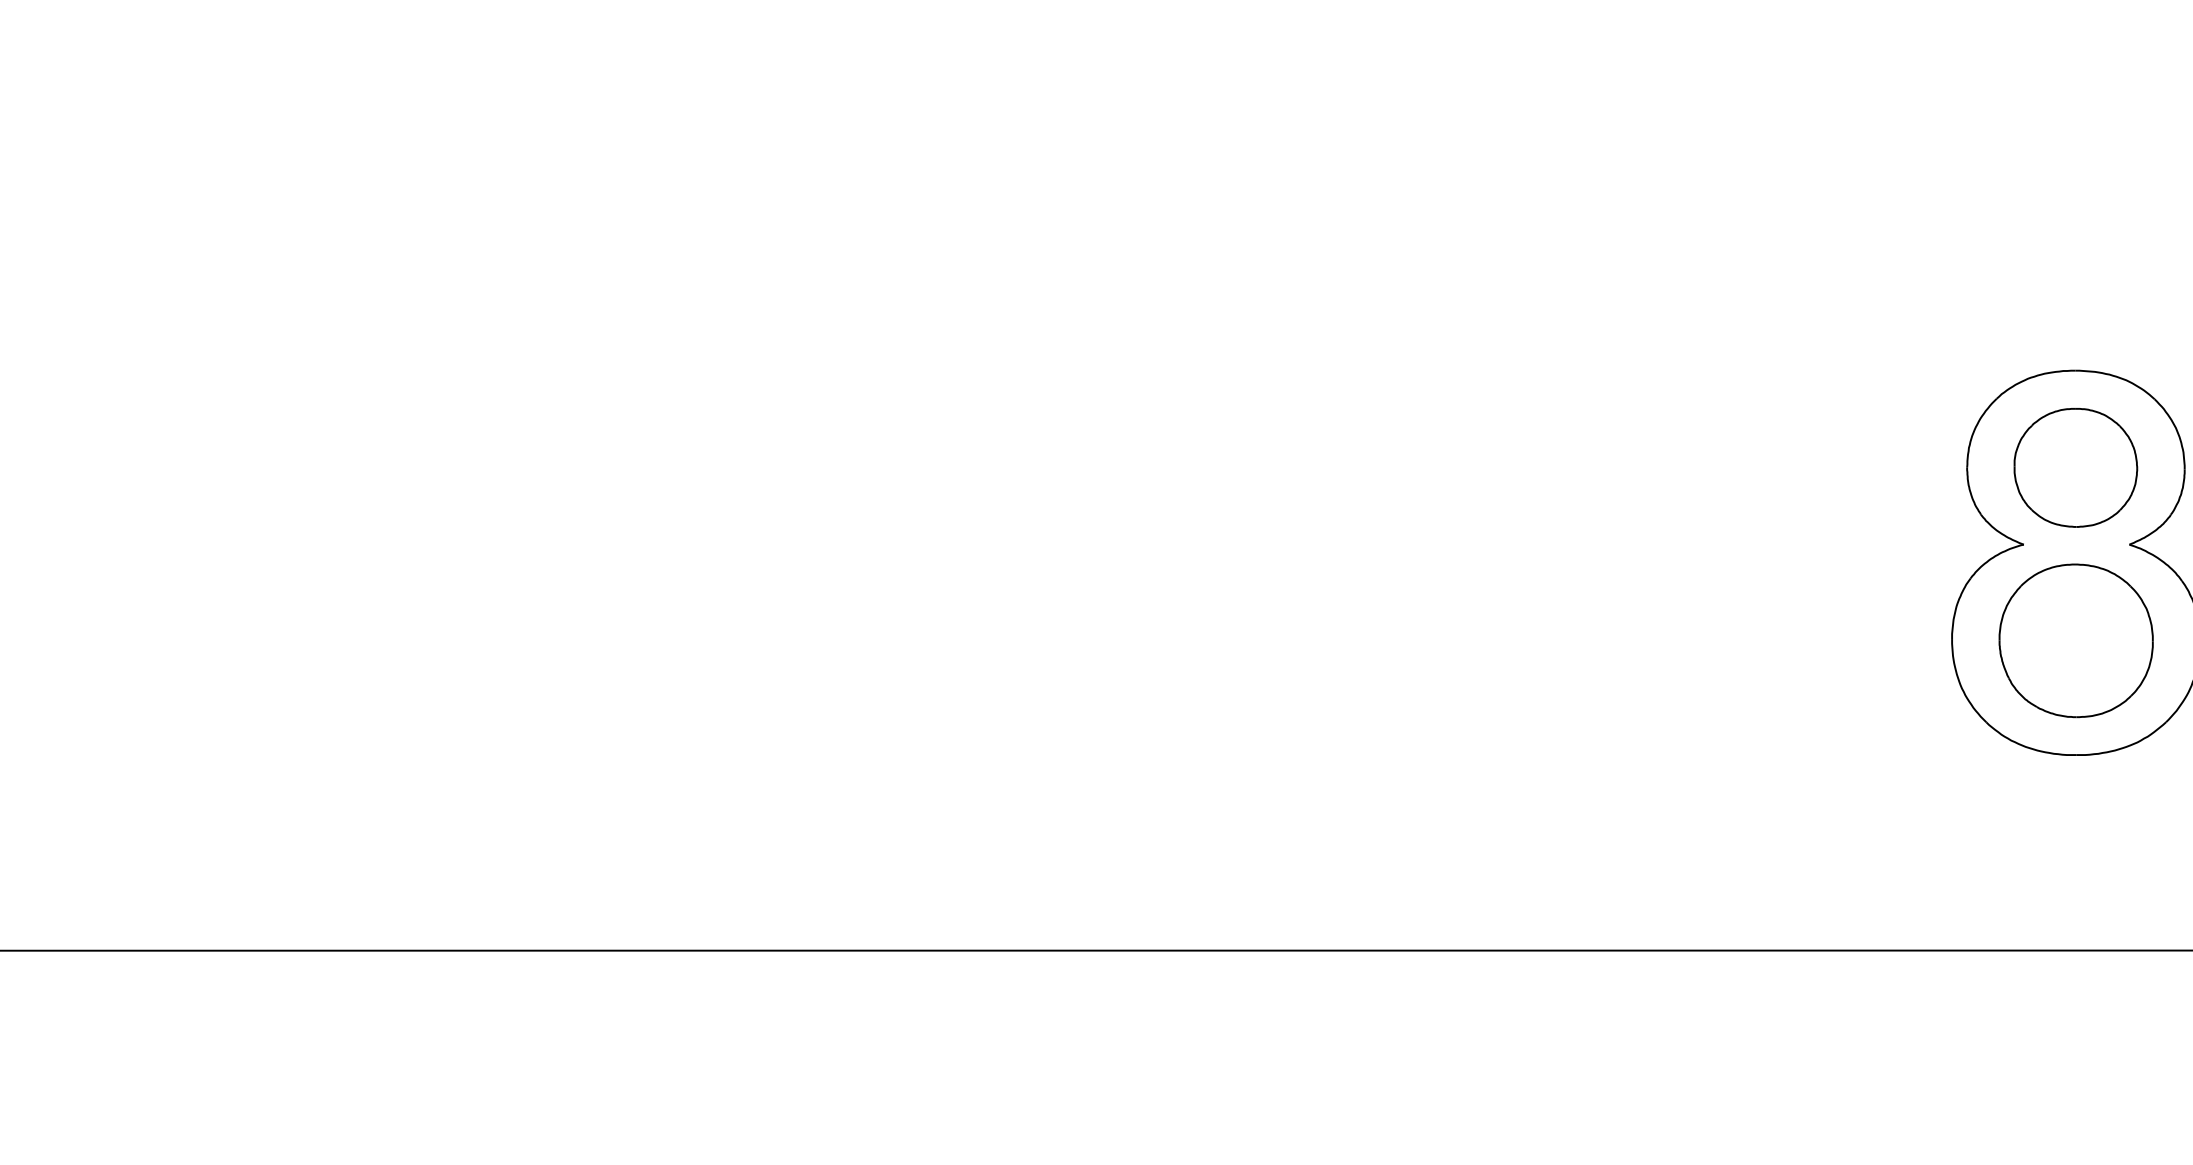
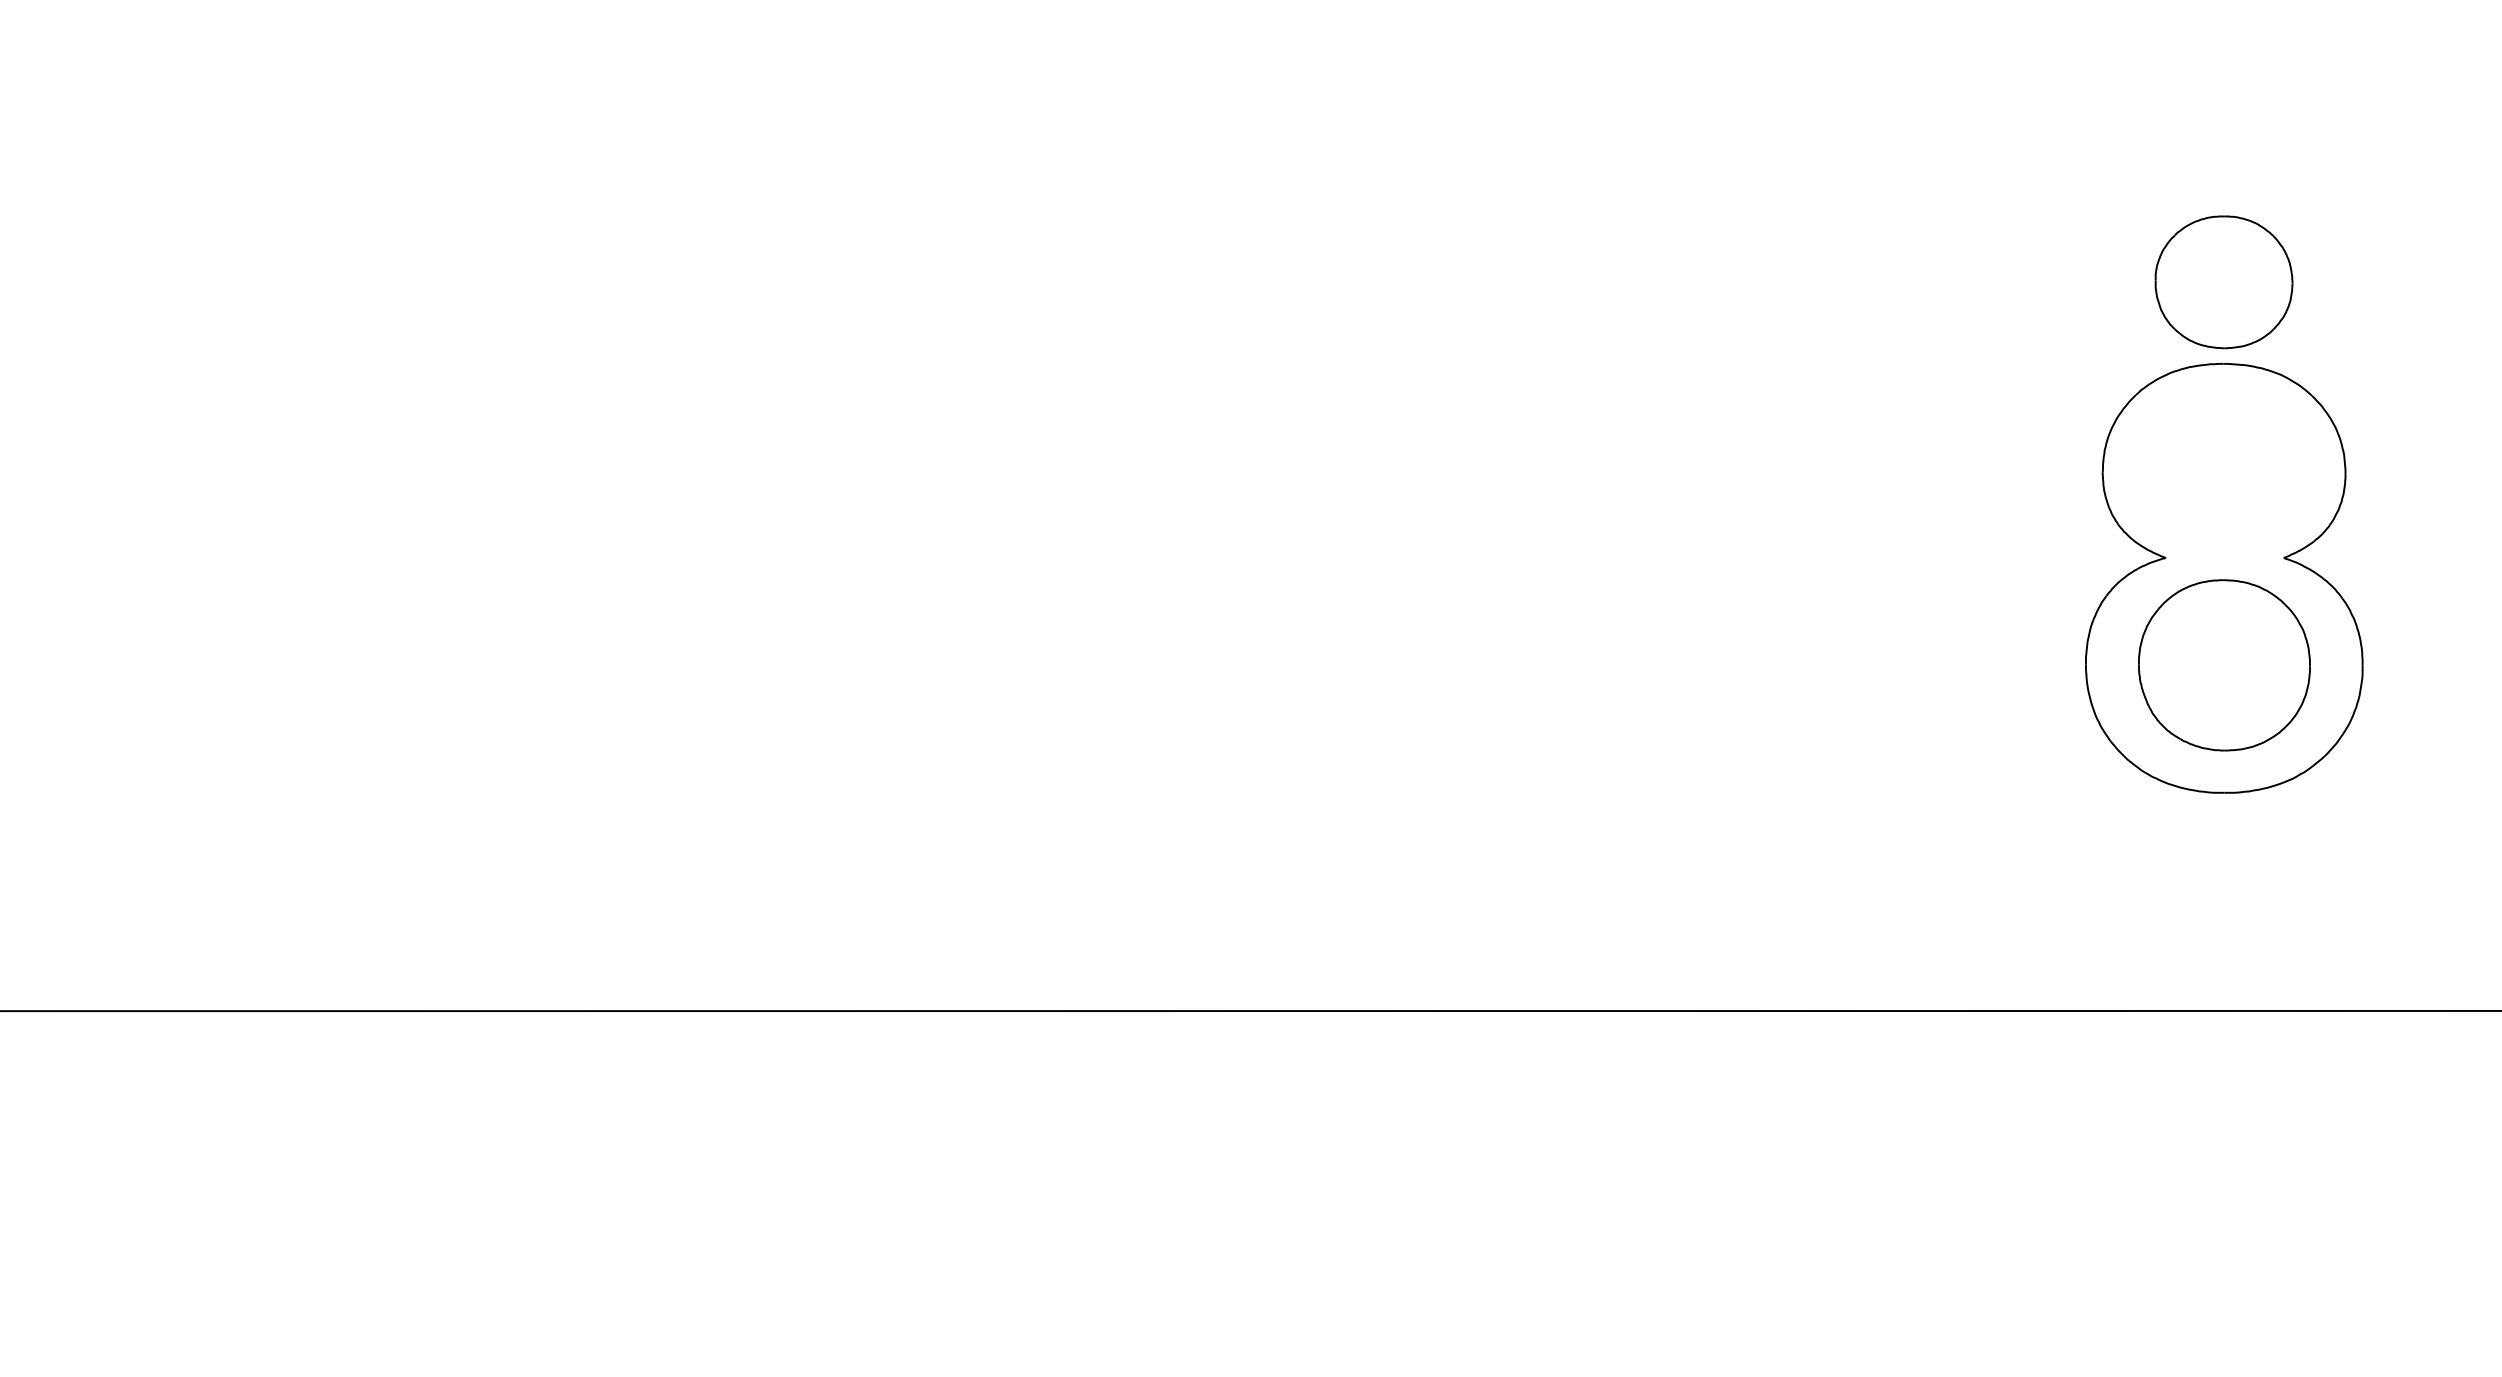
part: (2075, 468) -> (2223, 282), moved

